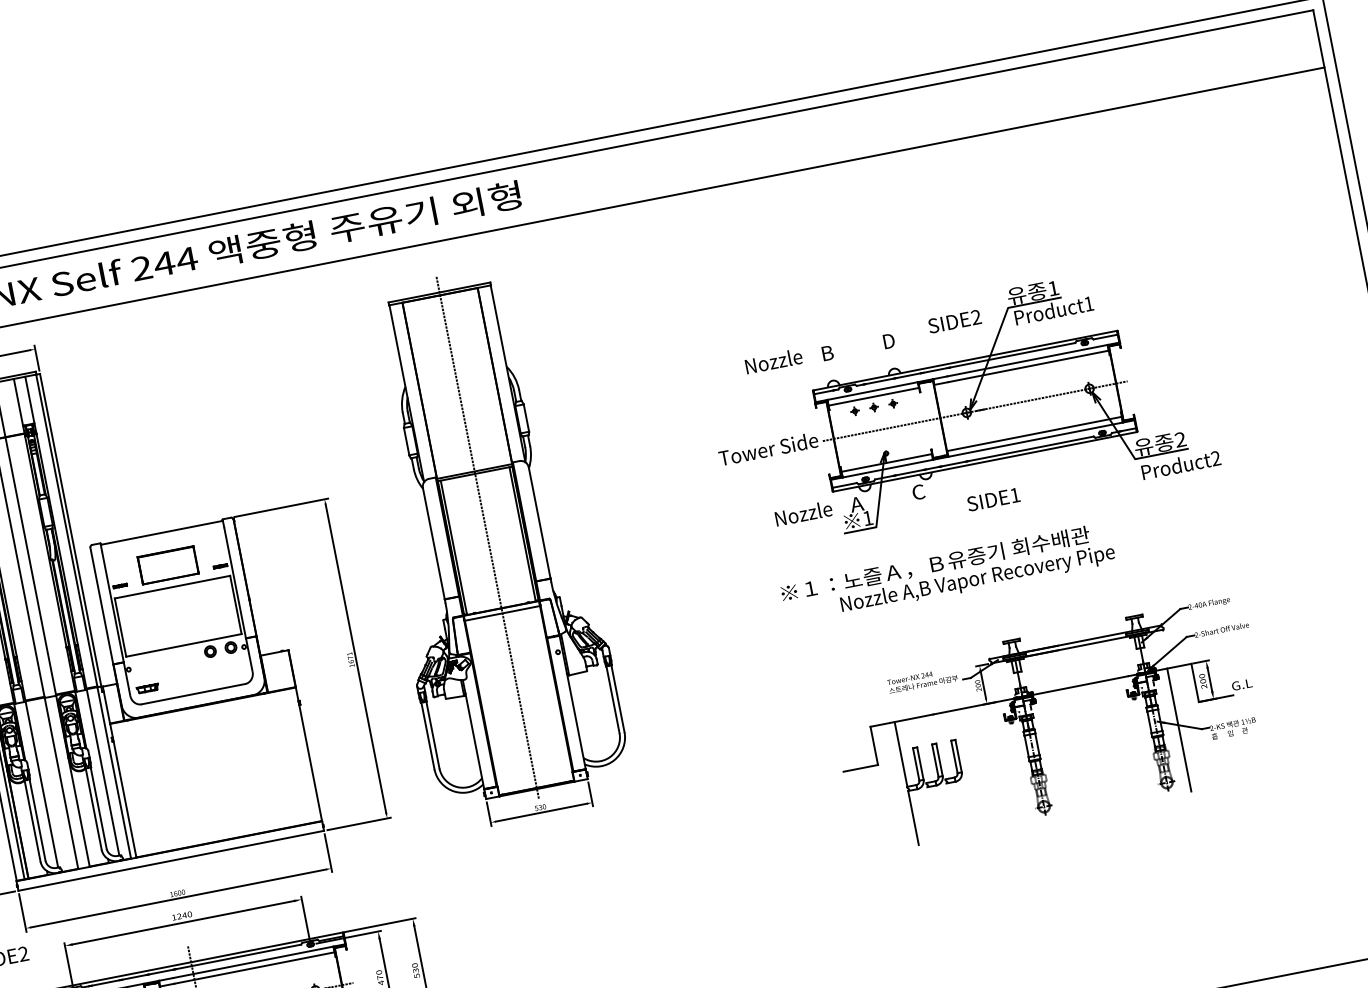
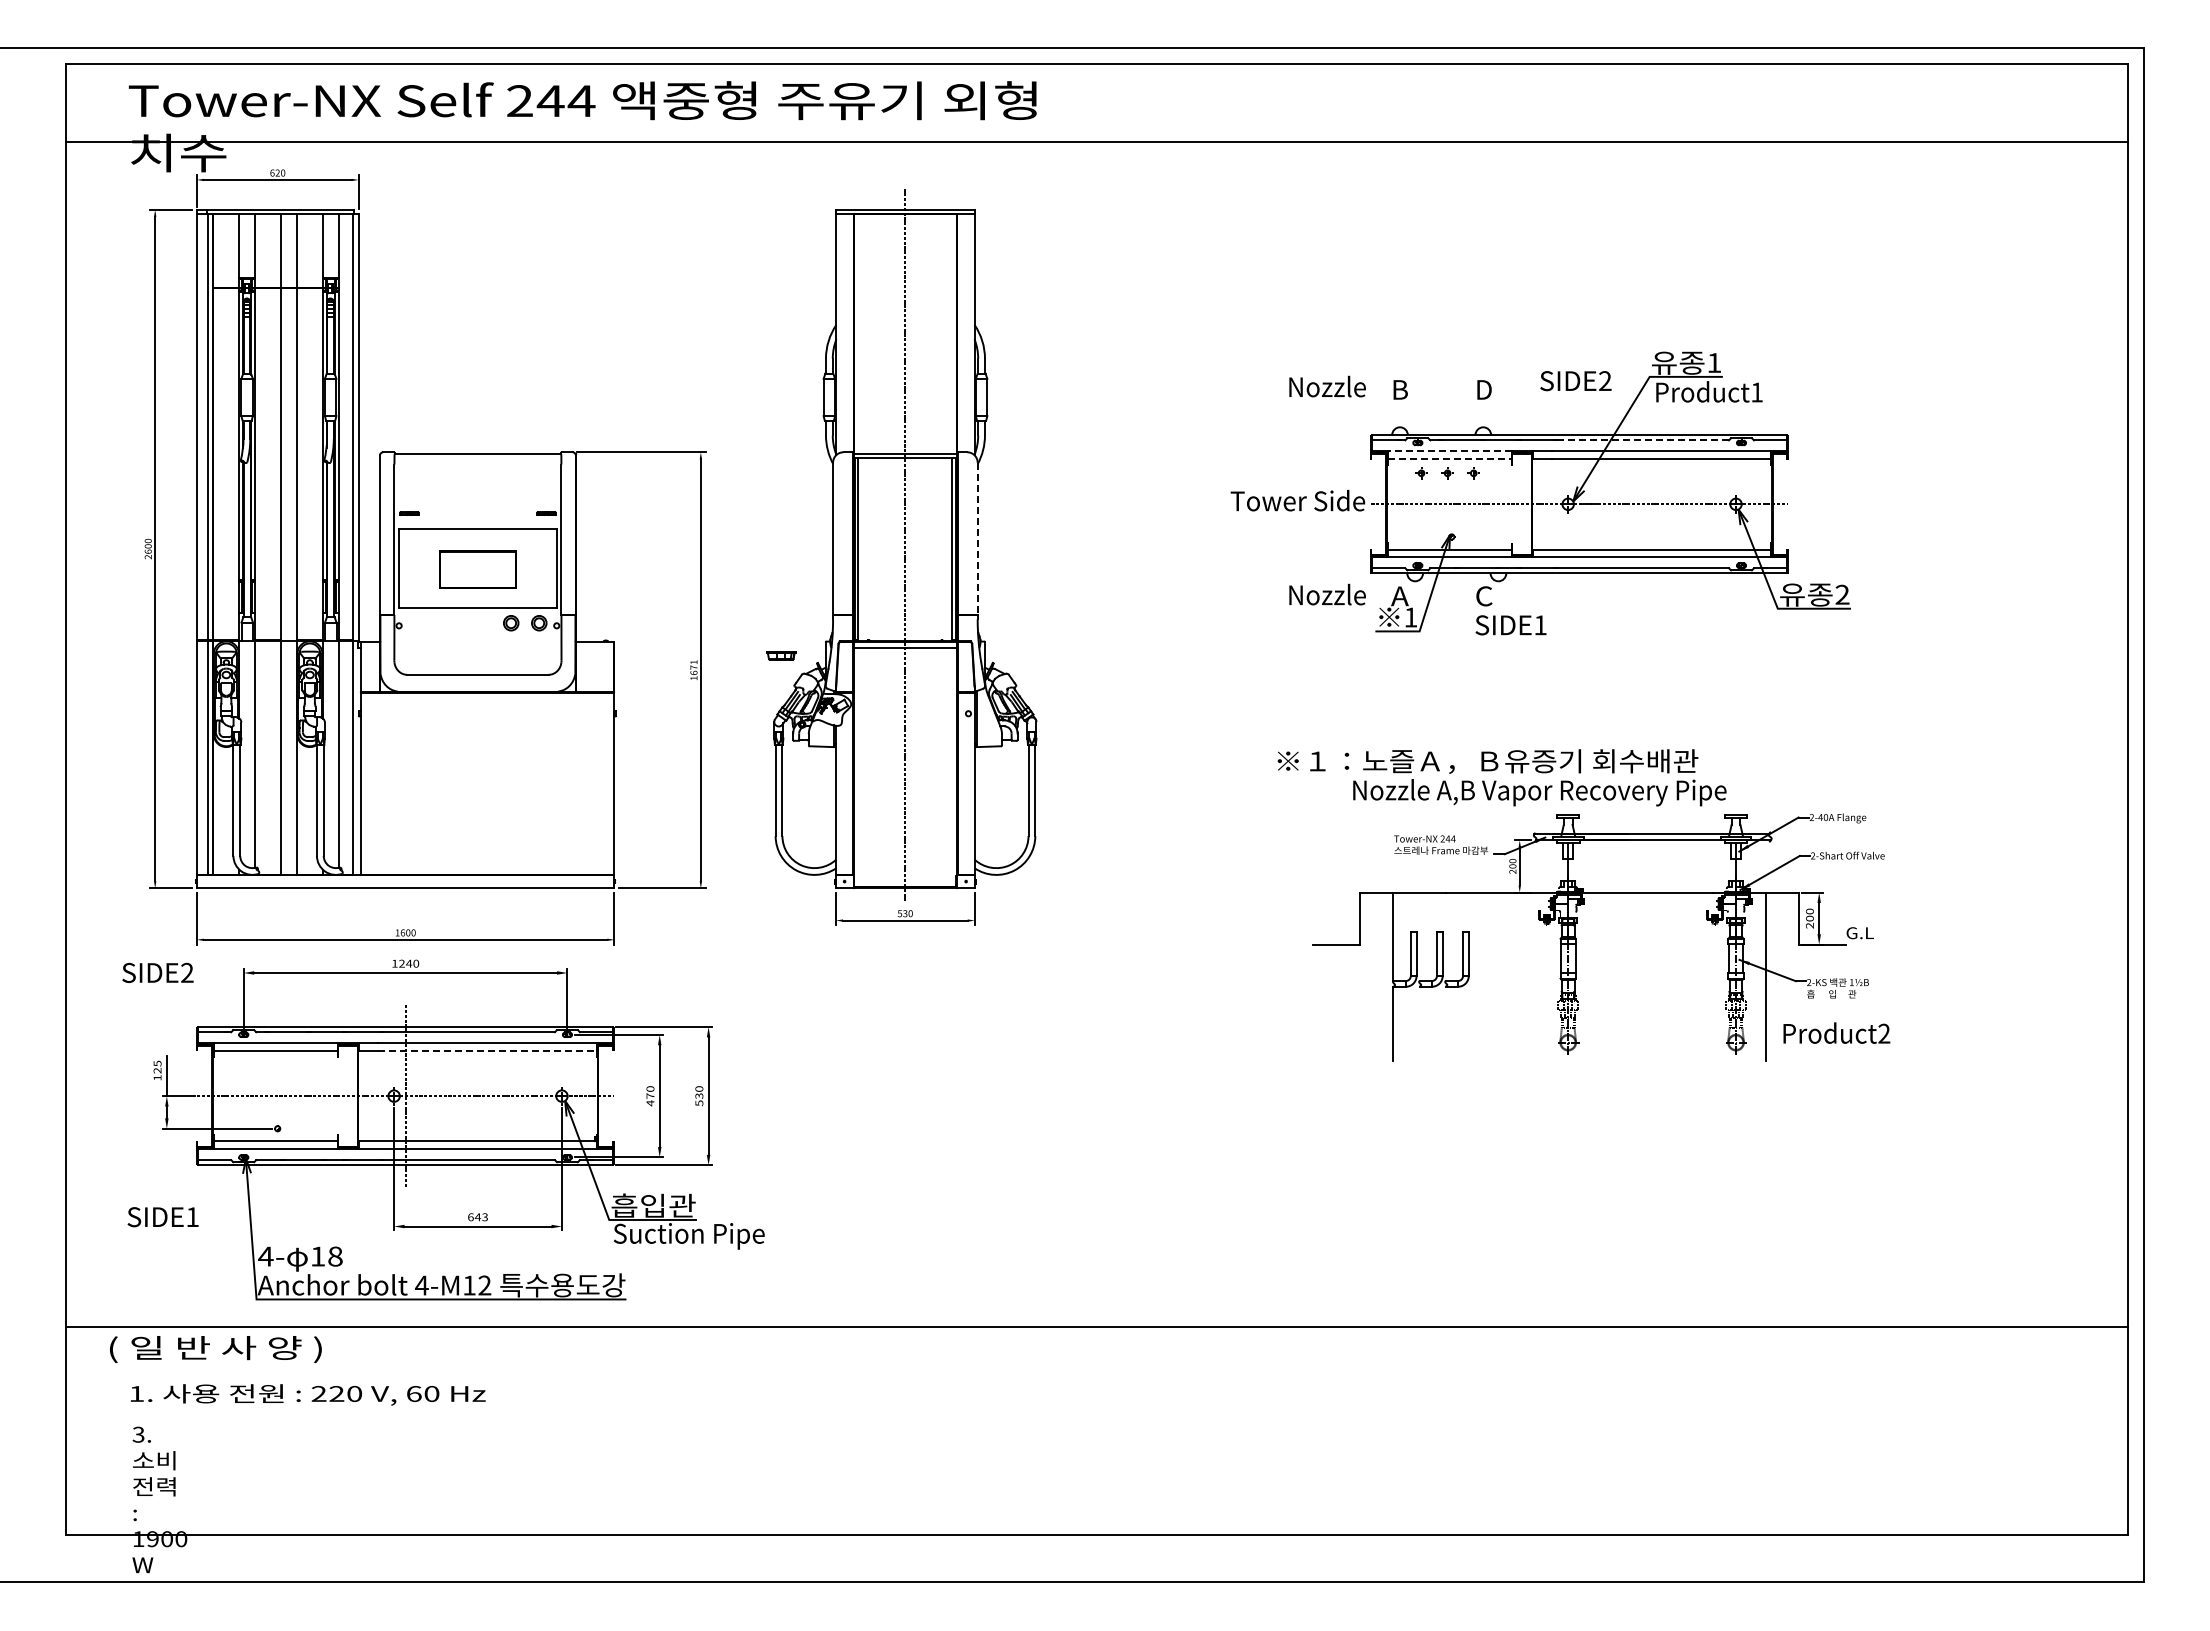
line: (1012, 355) -> (1643, 440), solid -> dashed
line: (872, 391) -> (1449, 451), solid -> dashed
line: (873, 397) -> (1449, 459), solid -> dashed
text: (1180, 464) -> (1836, 1032), moved
text: (993, 499) -> (1510, 625), moved
line: (539, 523) -> (977, 539), solid -> dashed
part: (167, 565) -> (477, 569), moved
text: (947, 574) -> (1501, 777), moved
part: (147, 688) -> (781, 655), moved
line: (254, 967) -> (487, 1050), solid -> dashed

